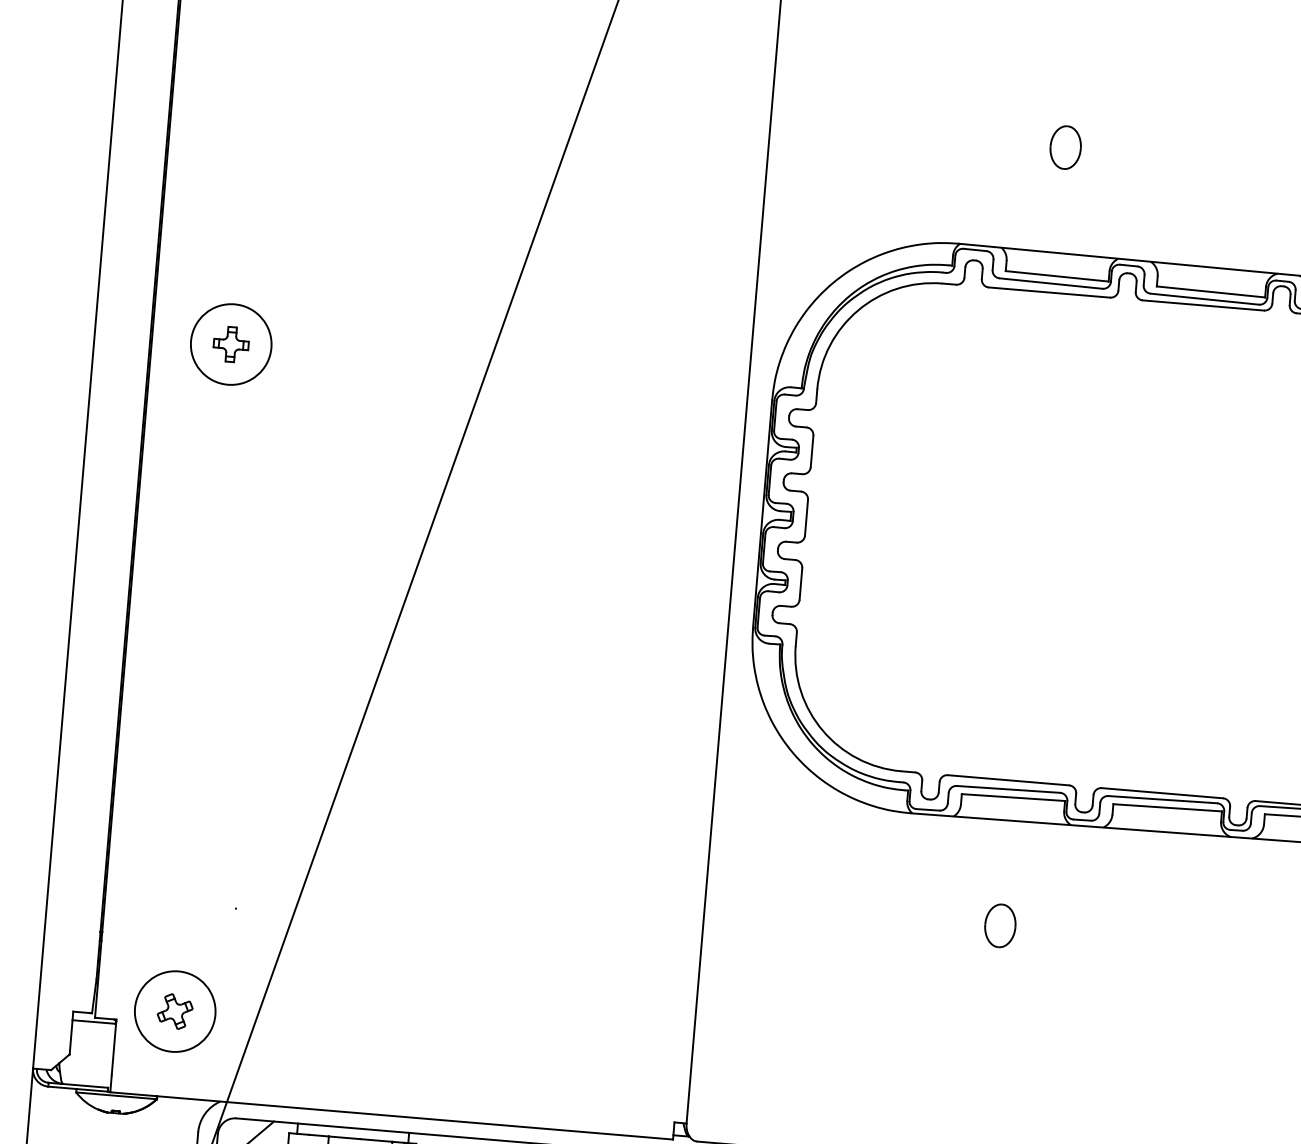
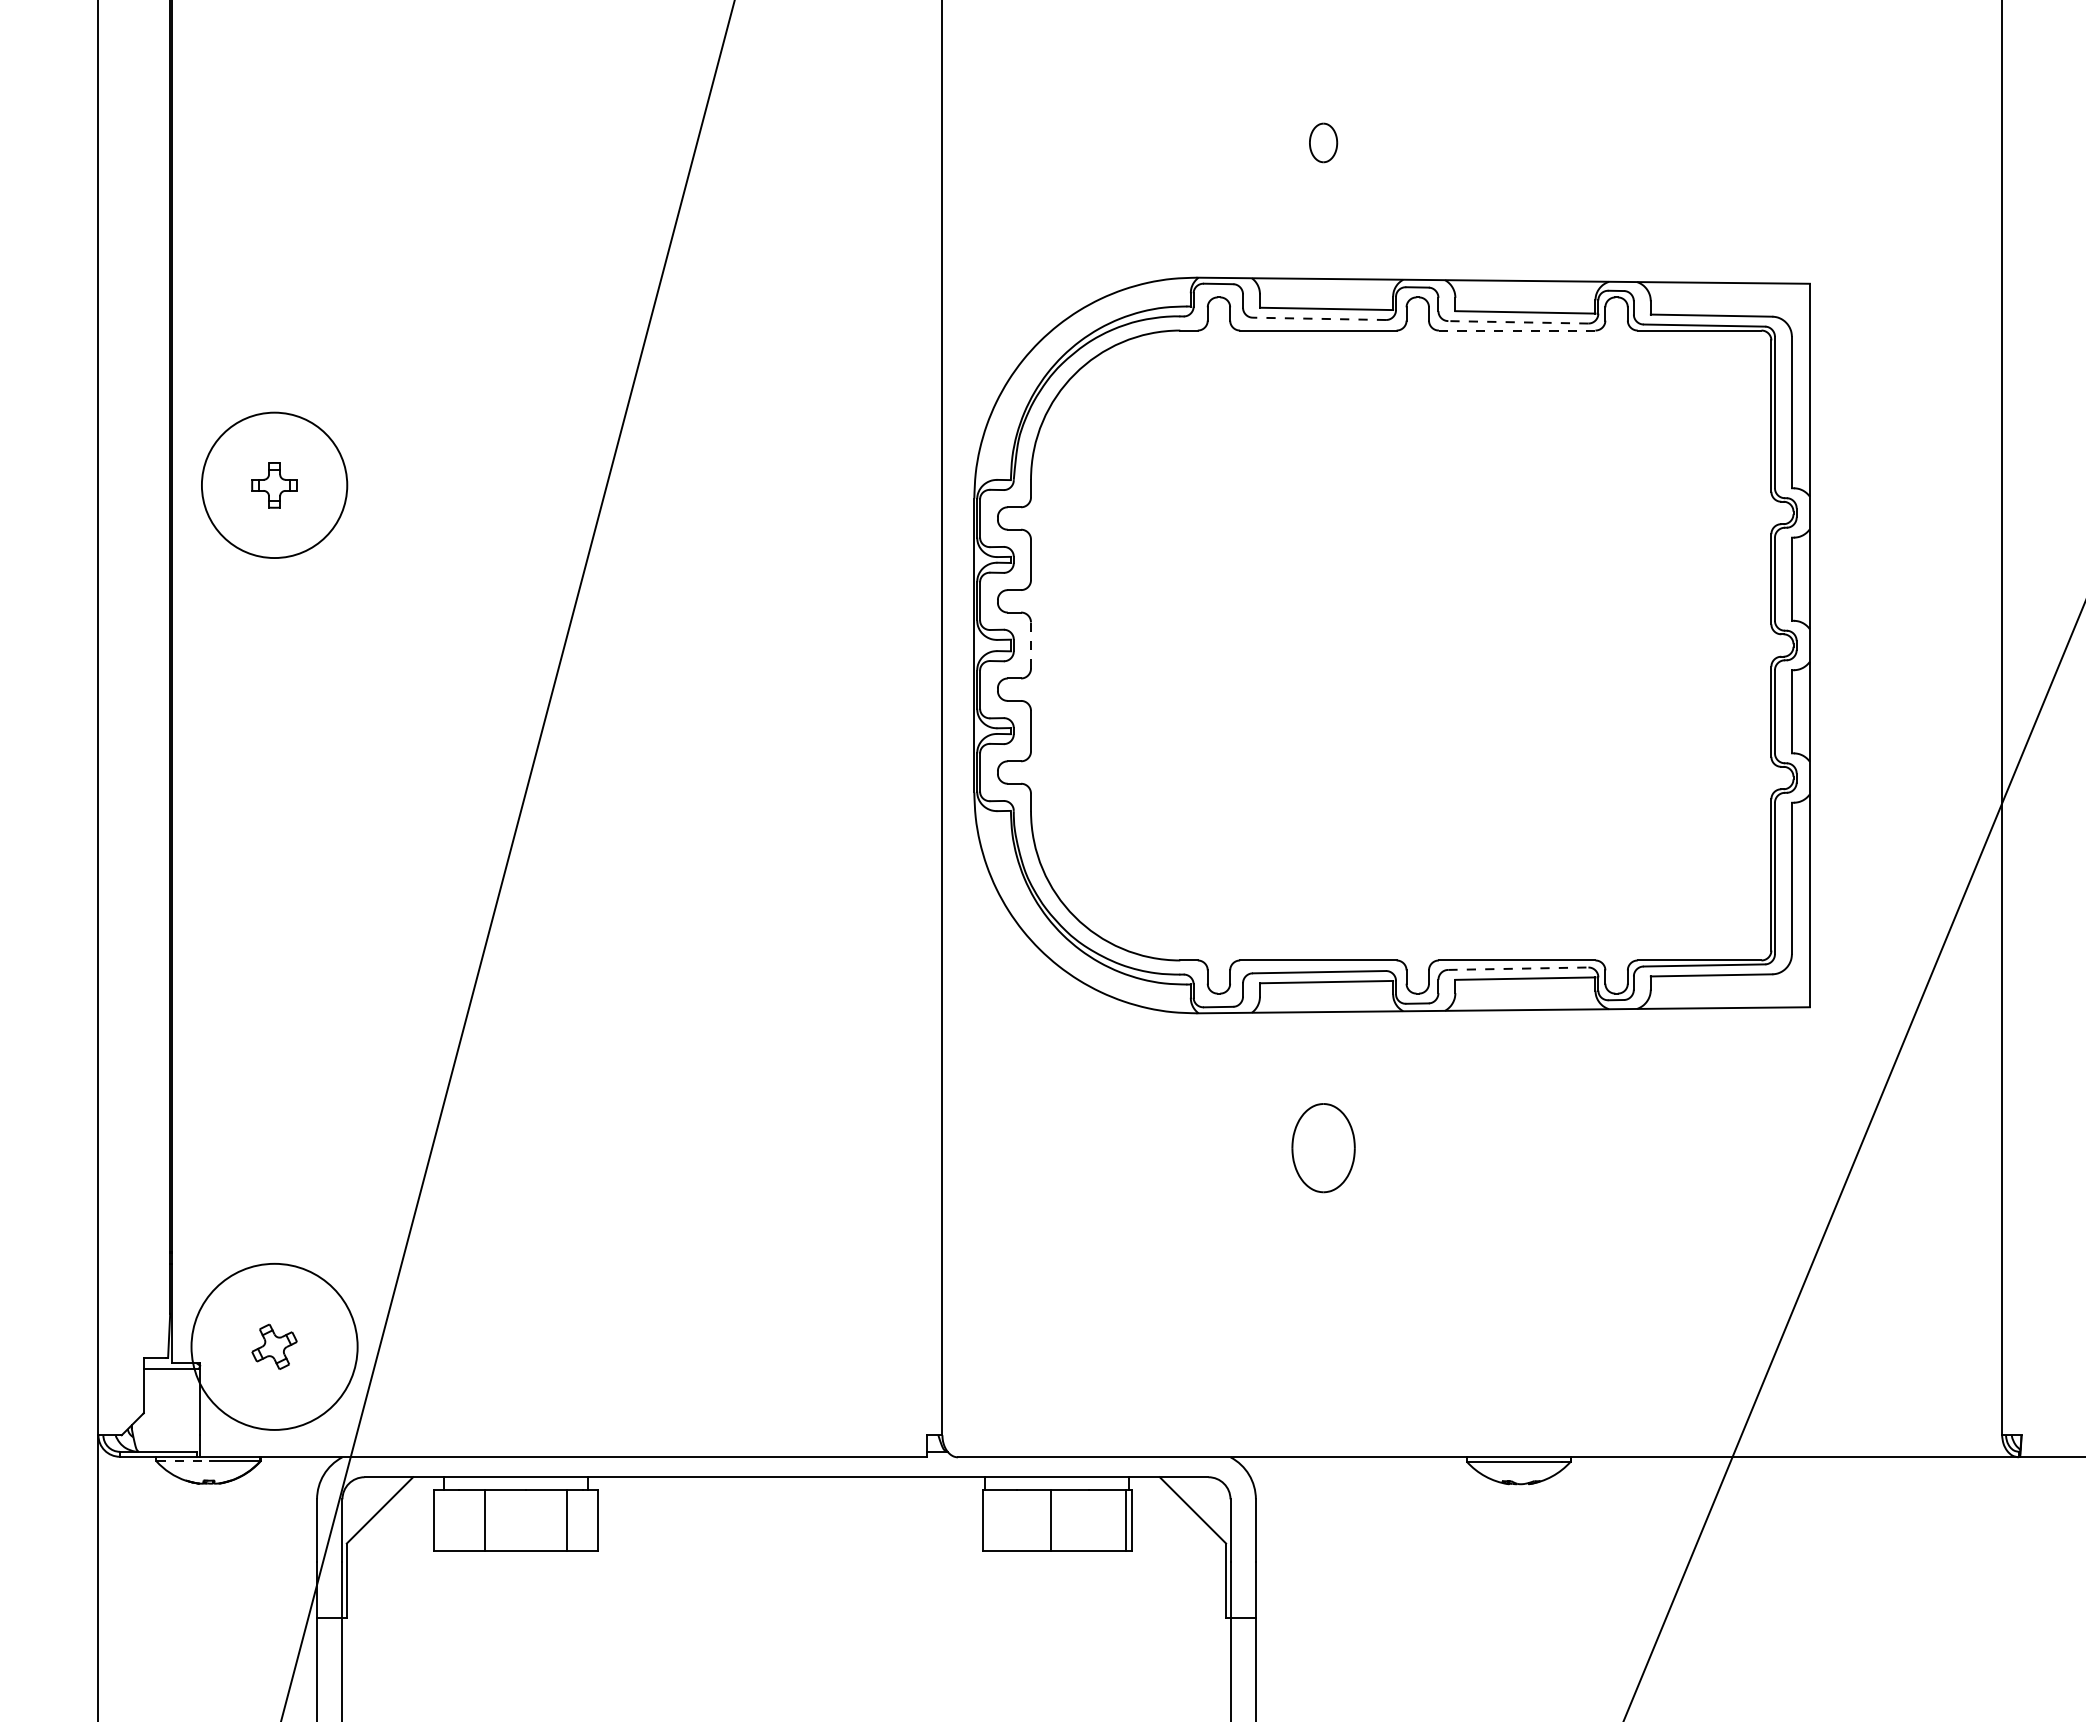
part: (1065, 147) -> (1323, 142), size x0.7
line: (1051, 283) -> (1319, 318), solid -> dashed
line: (1204, 299) -> (1517, 322), solid -> dashed
line: (1203, 305) -> (1517, 330), solid -> dashed
circle: (231, 344) -> (274, 485), size x1.4
line: (806, 517) -> (1031, 645), solid -> dashed
line: (1162, 799) -> (1518, 968), solid -> dashed
part: (1000, 925) -> (1323, 1147), size x1.6
circle: (175, 1011) -> (274, 1346), size x1.6
line: (97, 1094) -> (183, 1461), solid -> dashed

